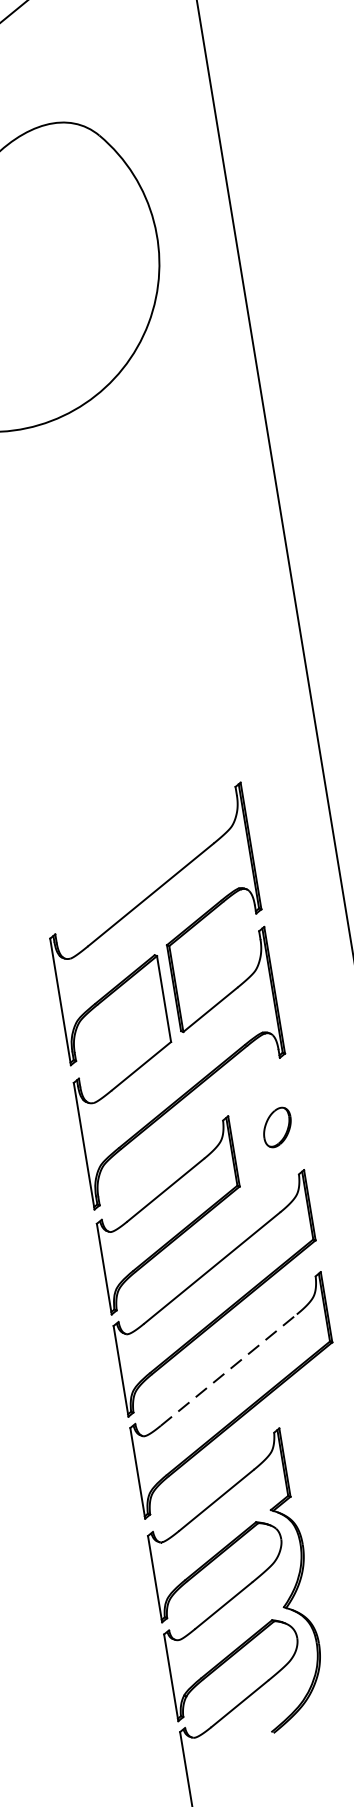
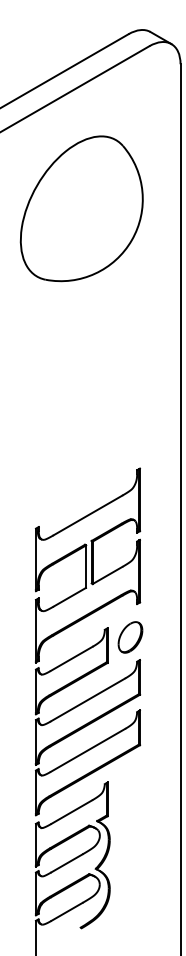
part: (277, 1127) -> (130, 637), size x1.67
line: (227, 1370) -> (87, 750), dashed -> solid

